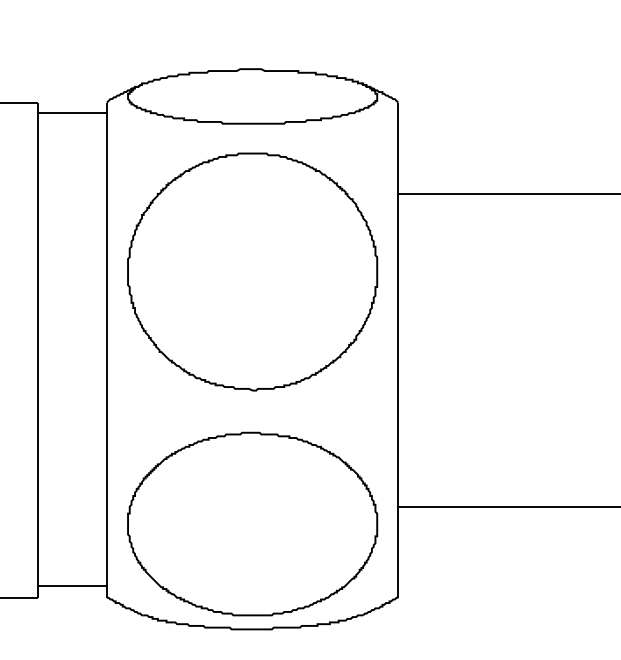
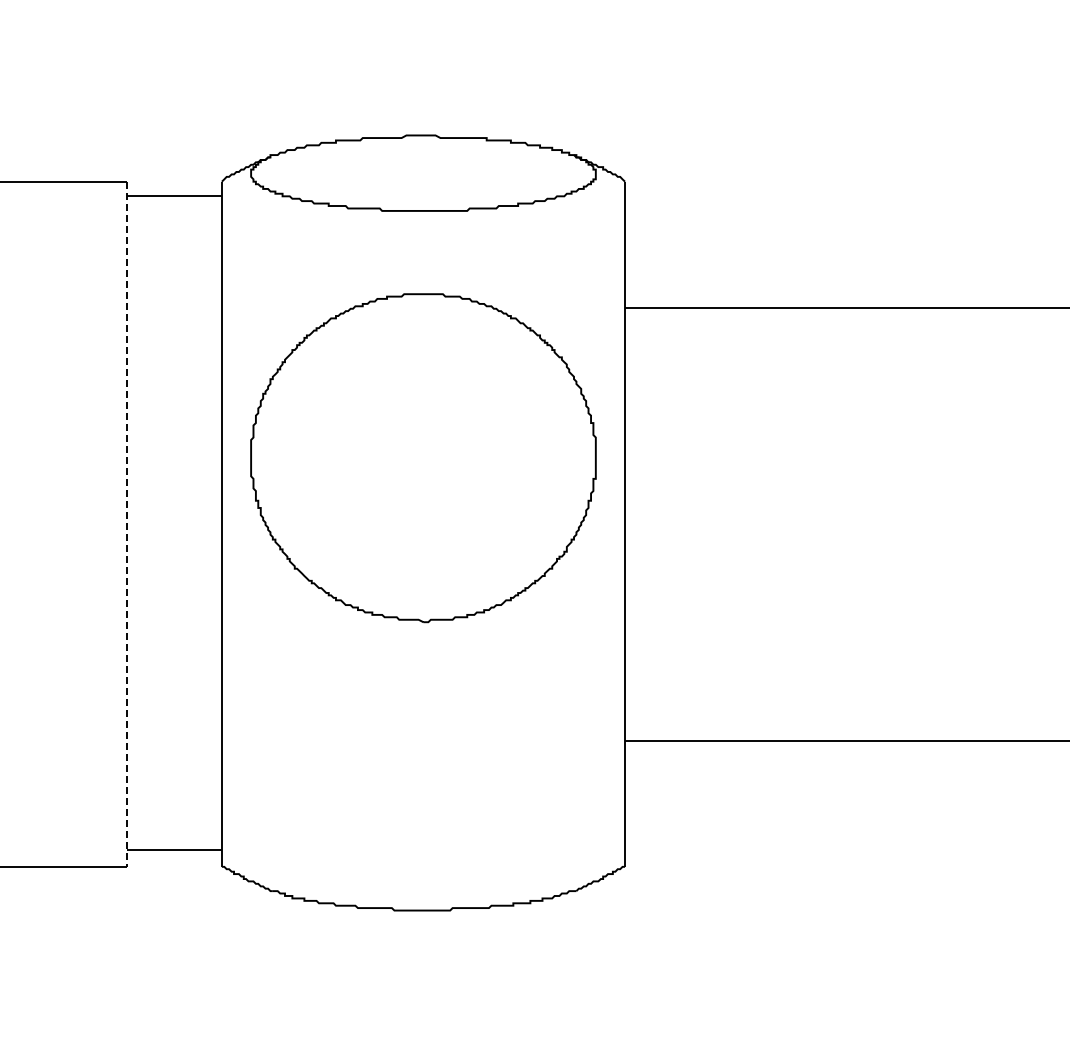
part: (252, 272) -> (423, 458), moved
line: (38, 350) -> (127, 524), solid -> dashed
part: (252, 523) -> (423, 764), removed

